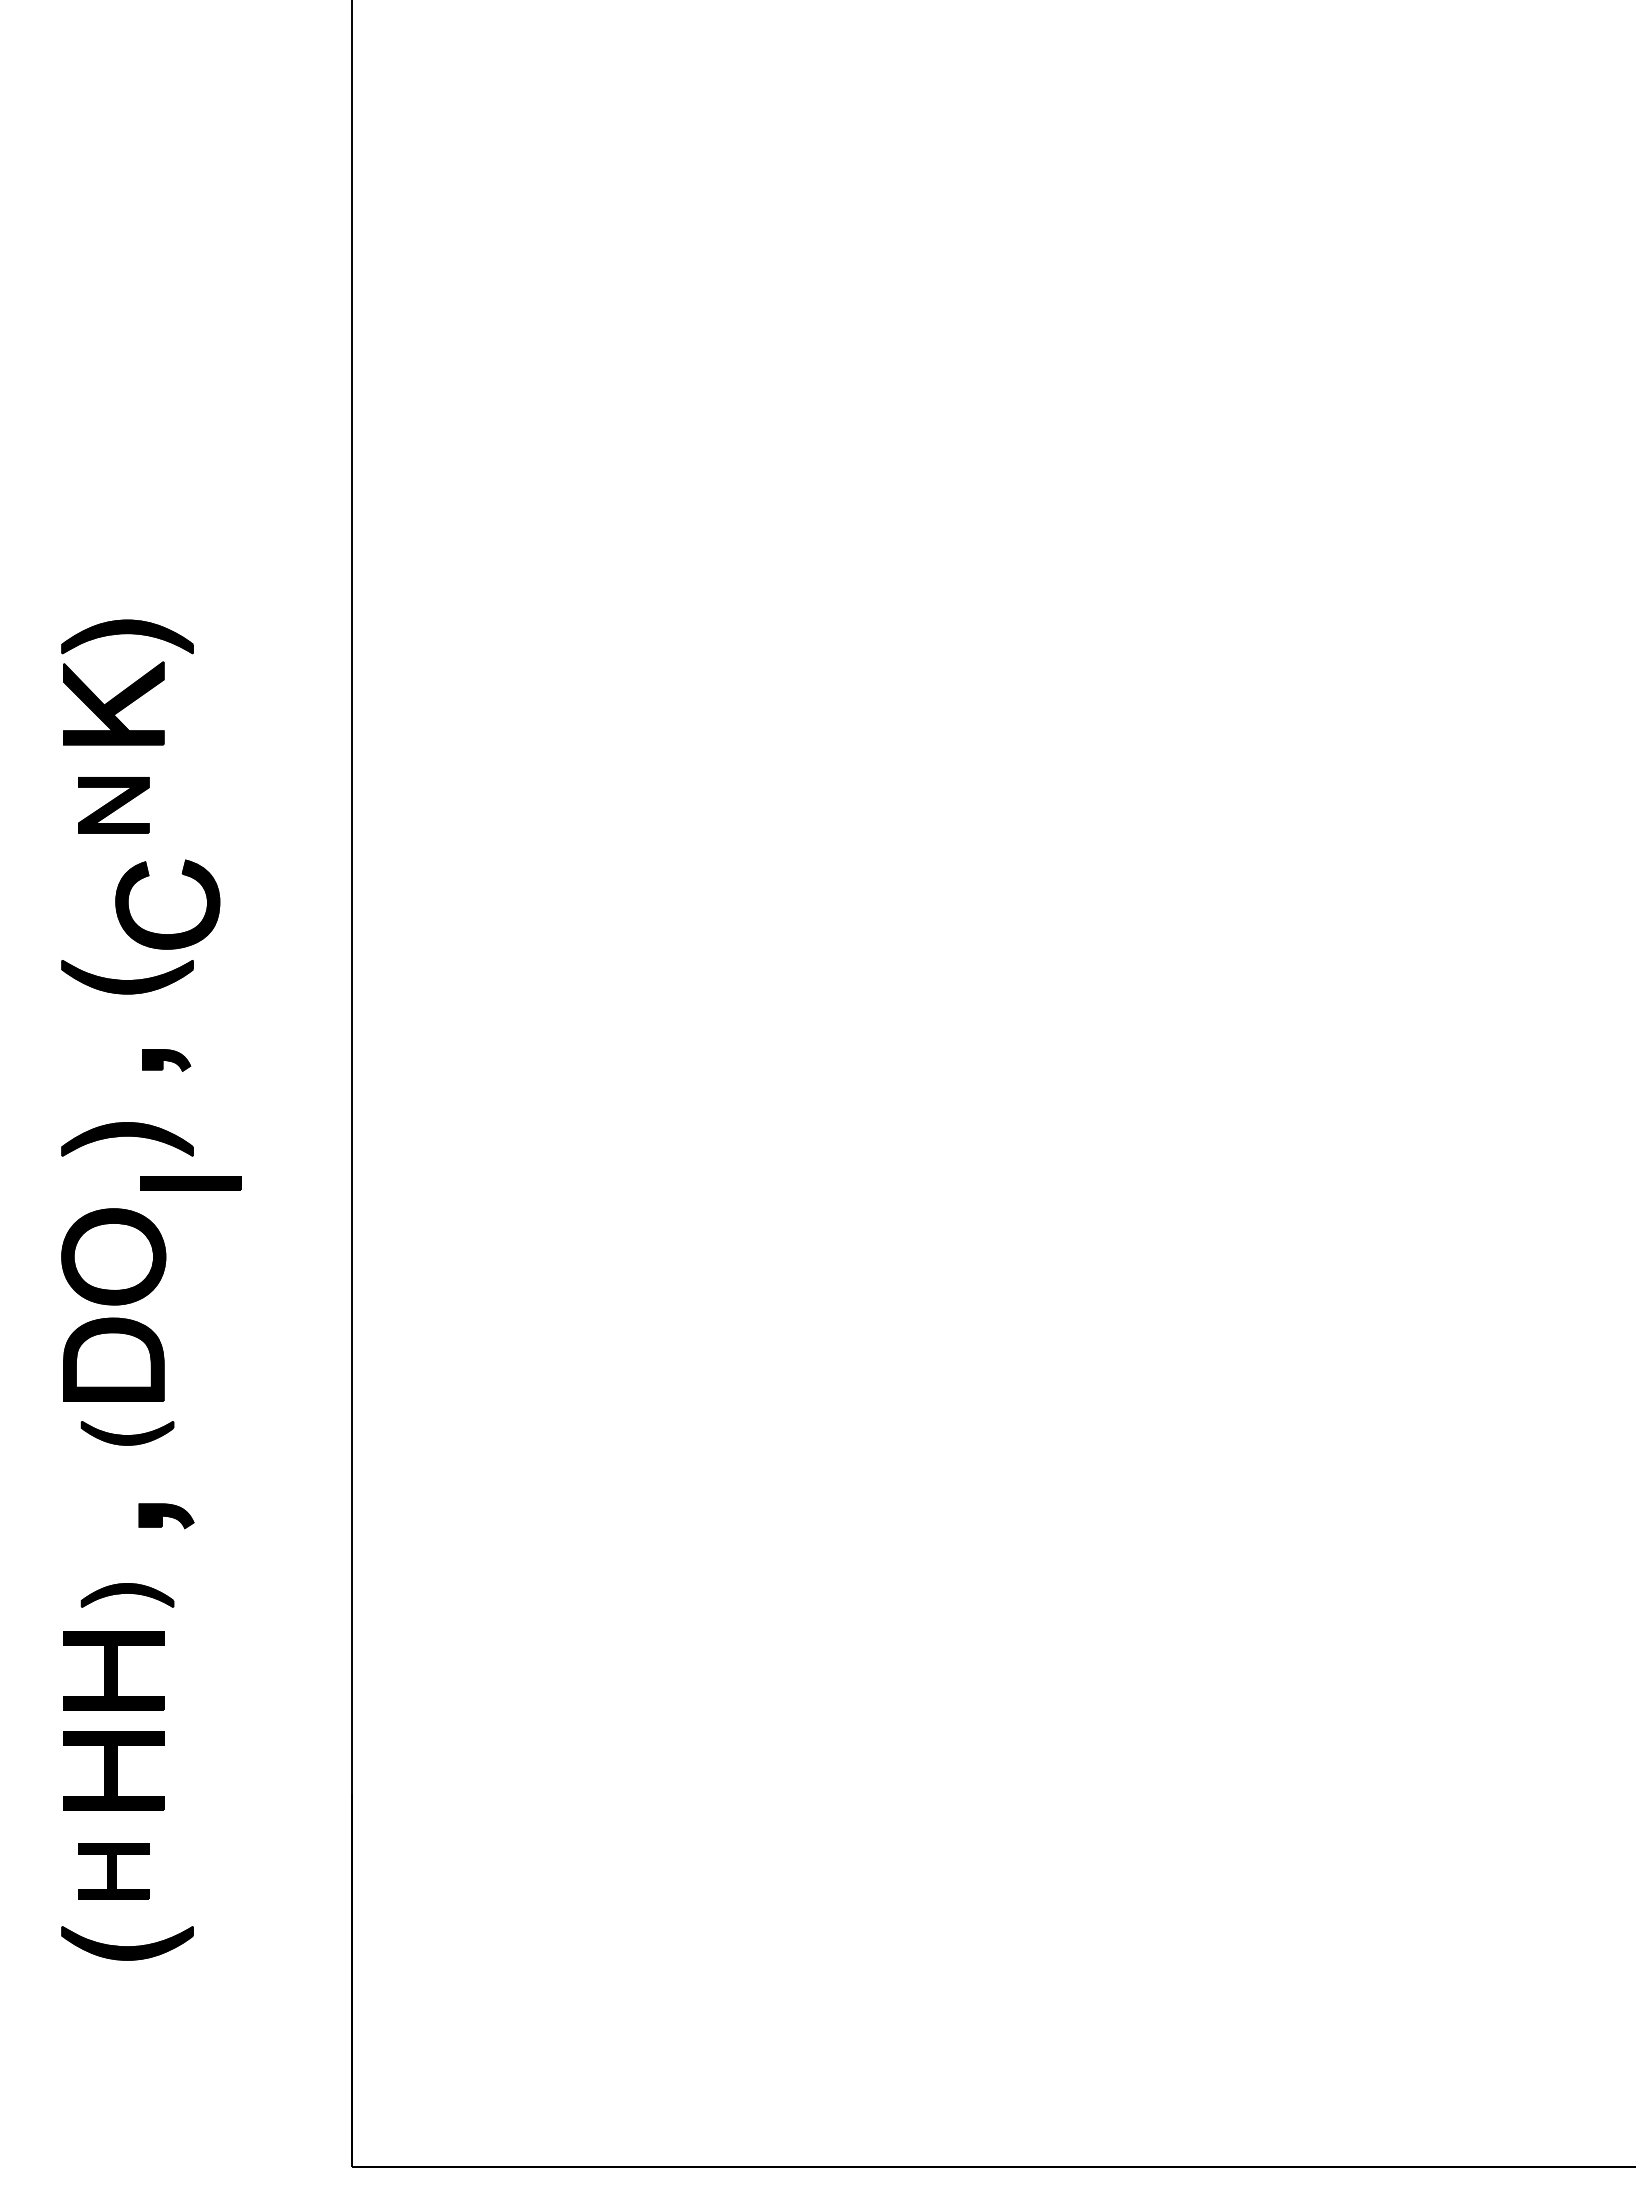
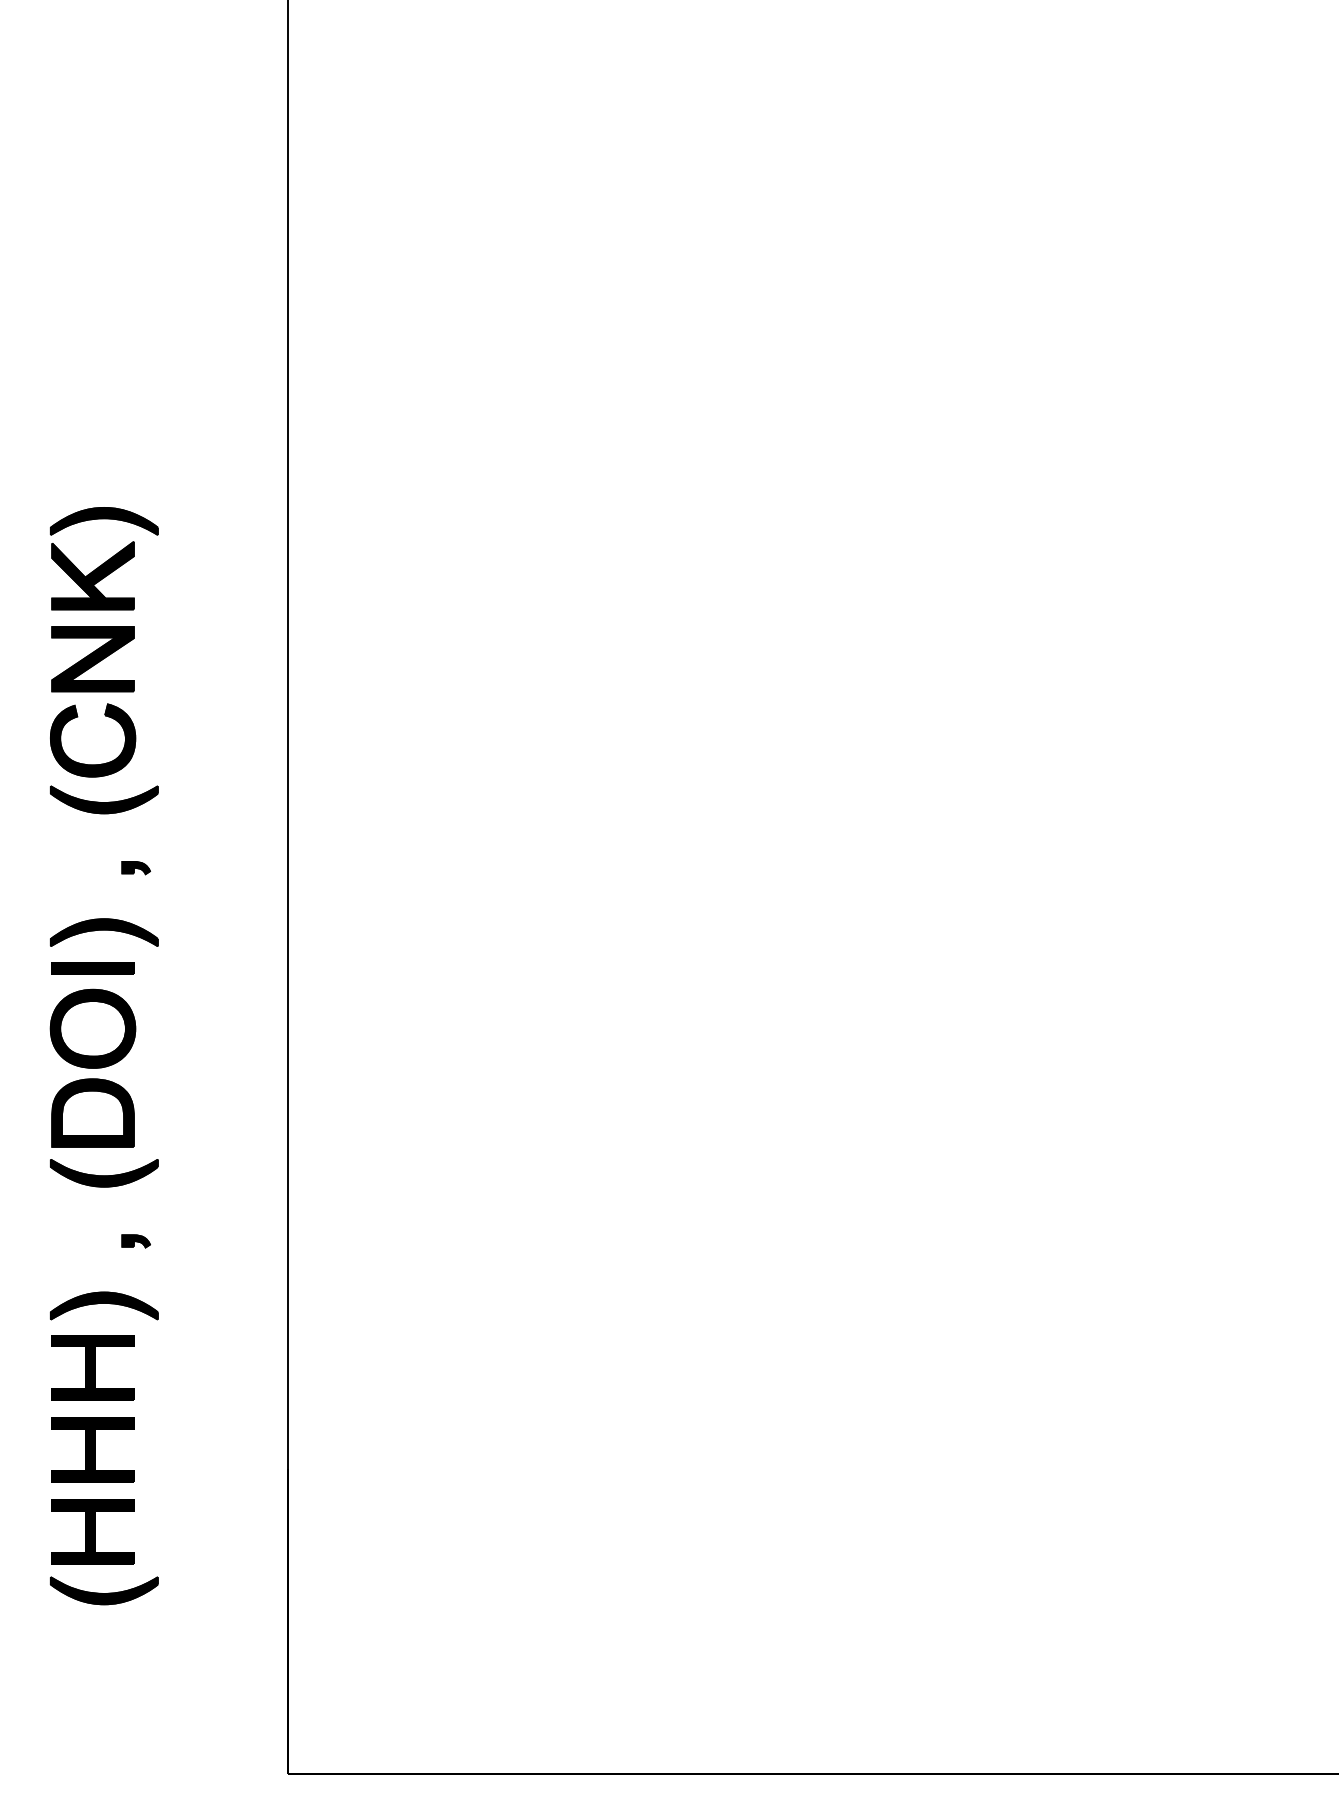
part: (113, 805) -> (92, 659), size x1.43
part: (161, 933) -> (87, 764), moved
part: (166, 1060) -> (136, 868), size x0.71
part: (190, 1183) -> (92, 968), moved
part: (127, 1433) -> (104, 1173), size x1.43
part: (166, 1516) -> (136, 1241), size x0.62
part: (127, 1595) -> (104, 1306), size x1.43
part: (113, 1871) -> (92, 1531), size x1.43

